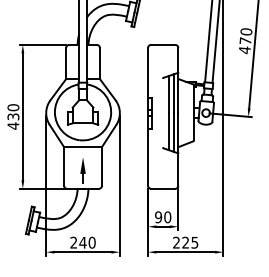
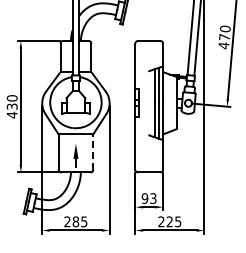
line: (102, 166) -> (93, 152), solid -> dashed
text: (167, 217) -> (153, 198), 90 -> 93
text: (86, 242) -> (79, 221), 240 -> 285

